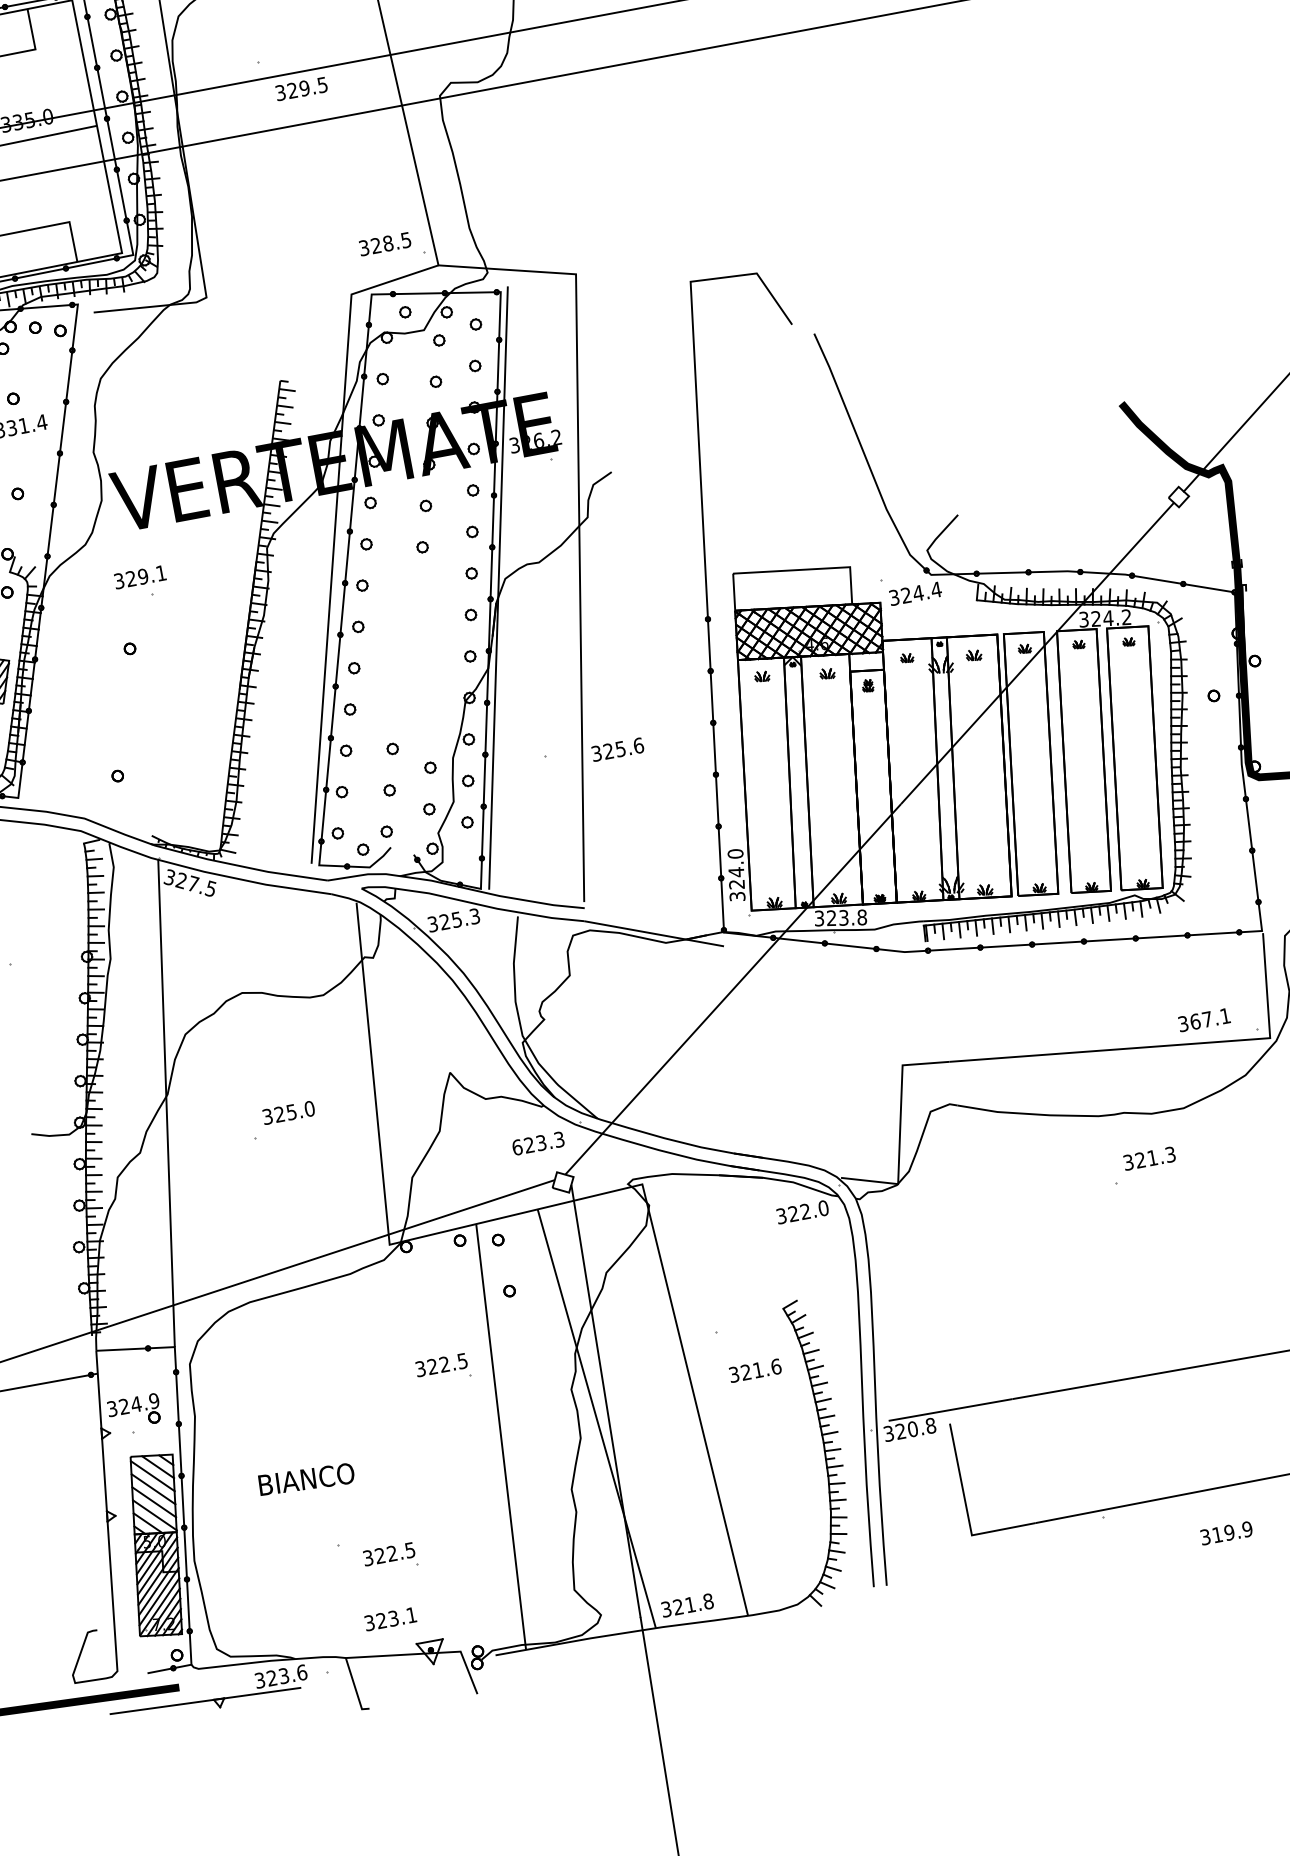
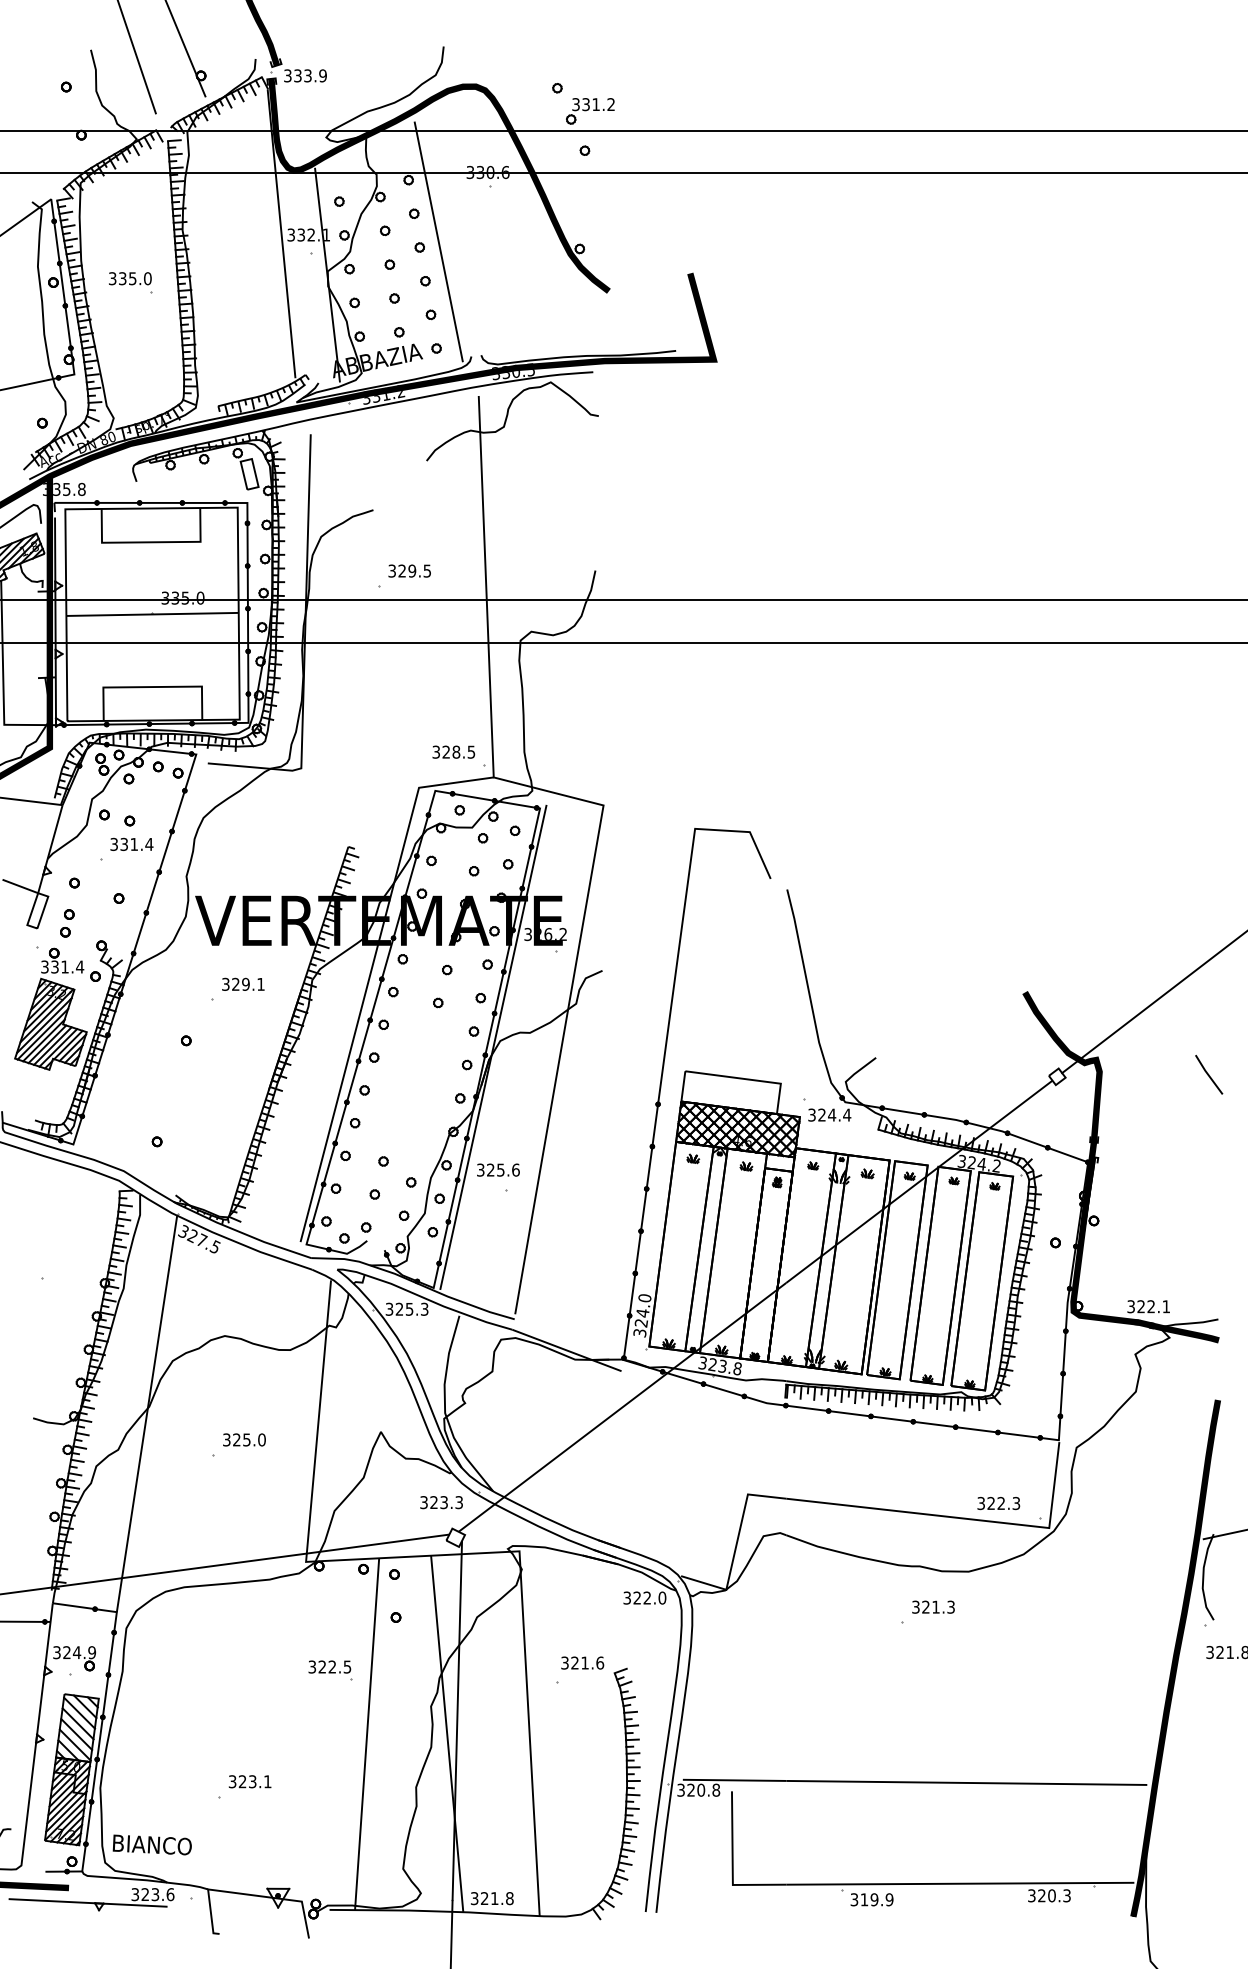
text: (301, 88) -> (409, 570), moved
text: (140, 576) -> (243, 983), moved
text: (617, 748) -> (498, 1169), moved
text: (1210, 1019) -> (1003, 1503), 367.1 -> 322.3
text: (517, 1147) -> (424, 1502), 623.3 -> 323.3
text: (755, 1370) -> (582, 1662), moved
text: (305, 1478) -> (151, 1844), moved
text: (1225, 1533) -> (871, 1899), moved
part: (390, 1558) -> (259, 1815), removed
text: (389, 1618) -> (249, 1781), moved

